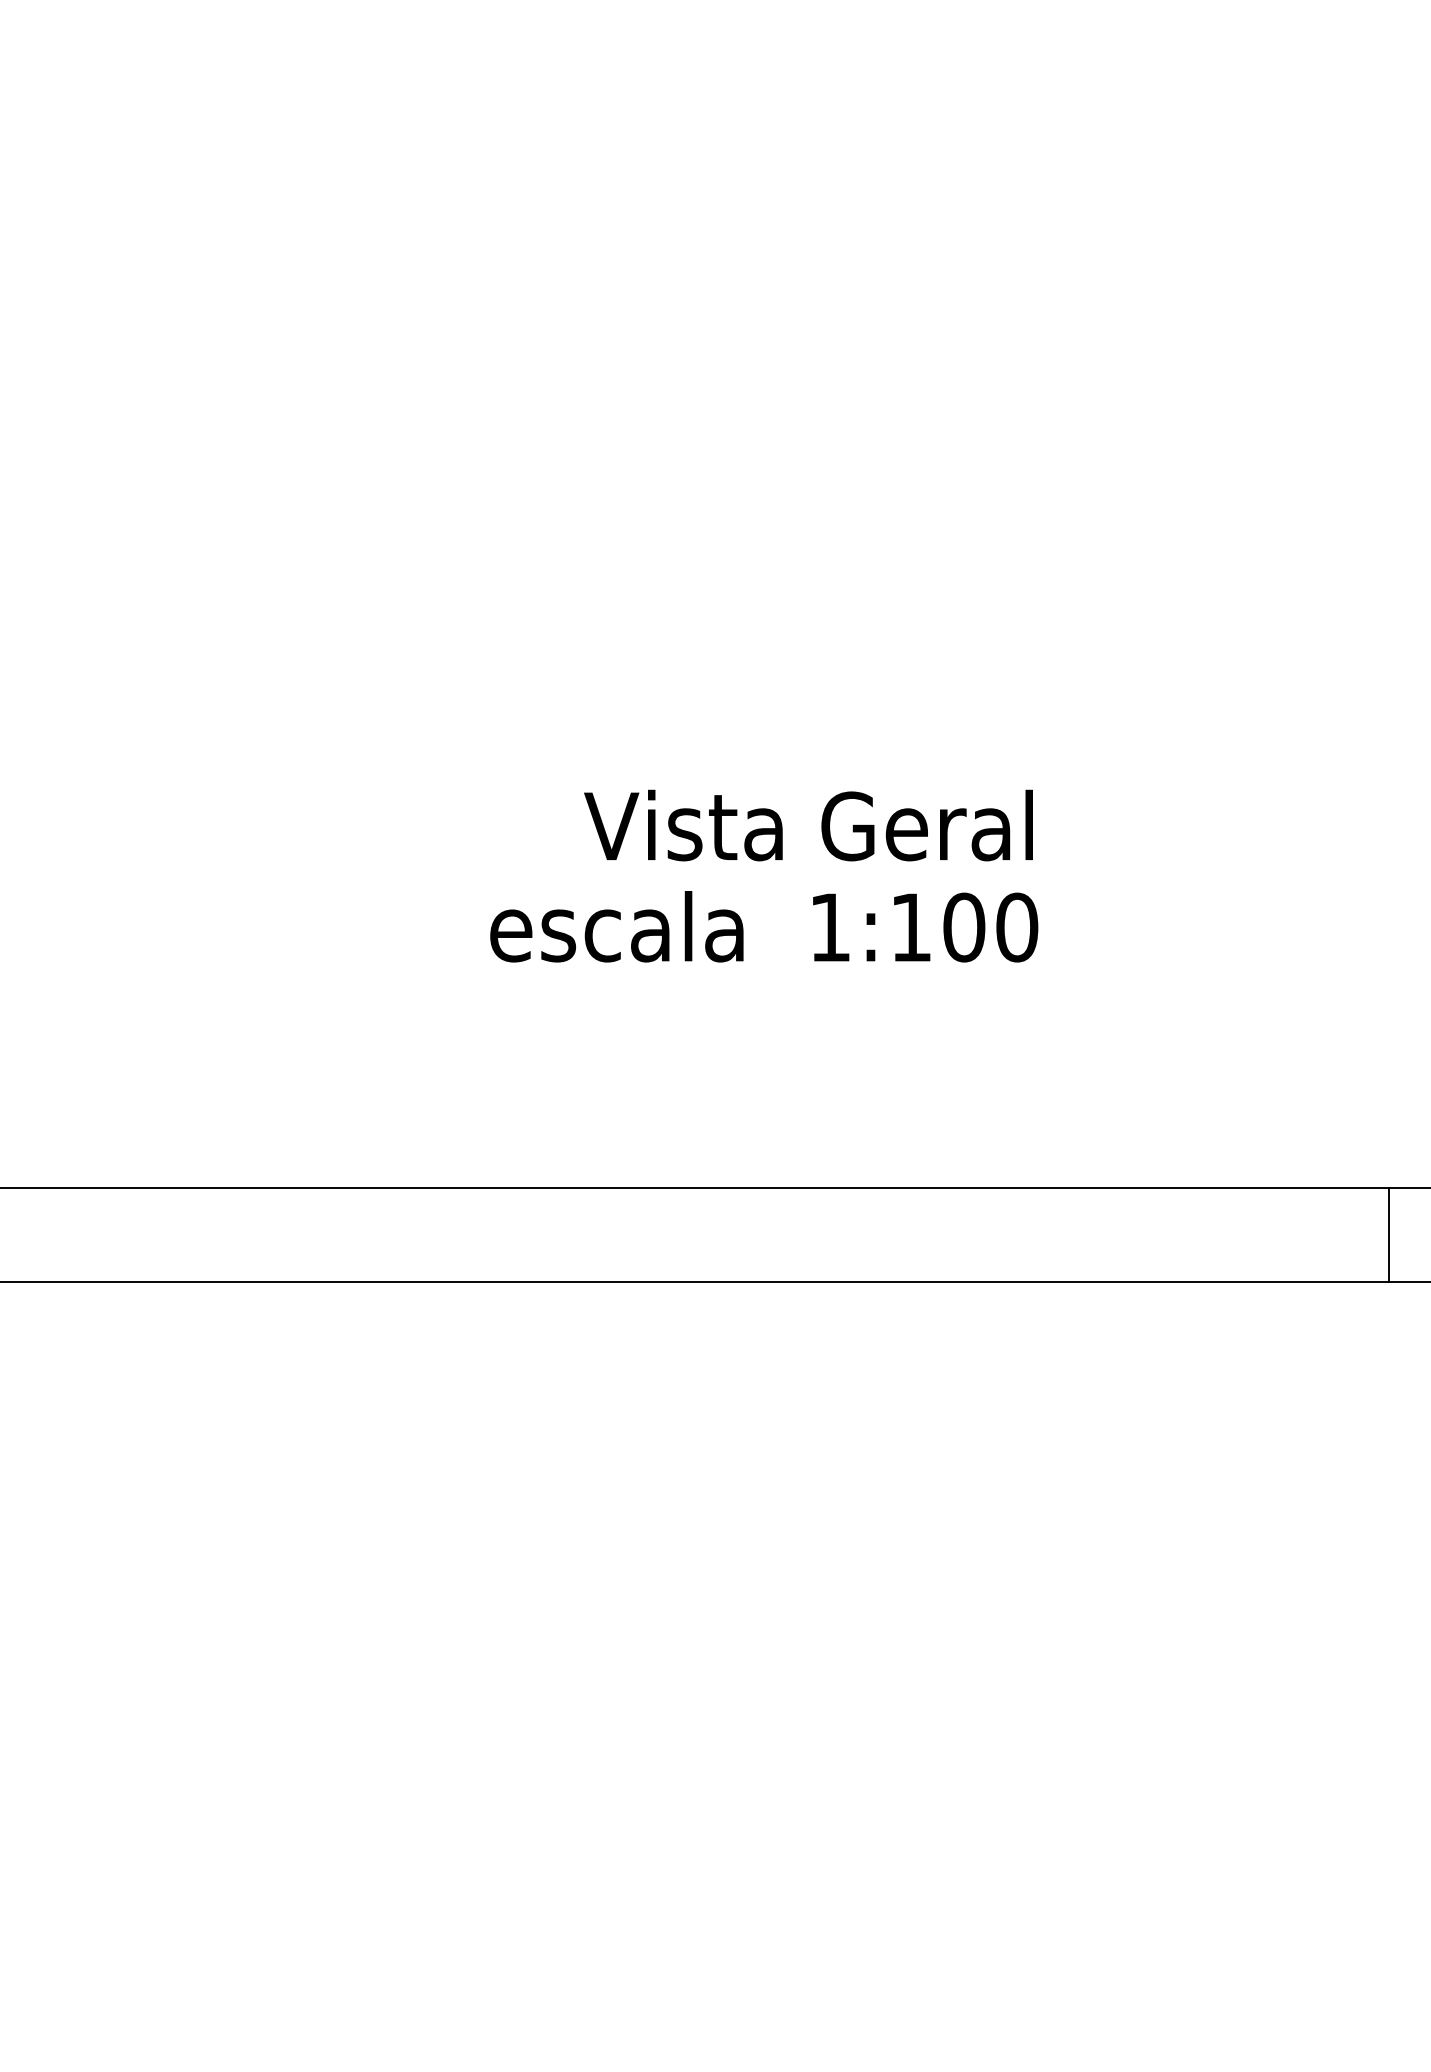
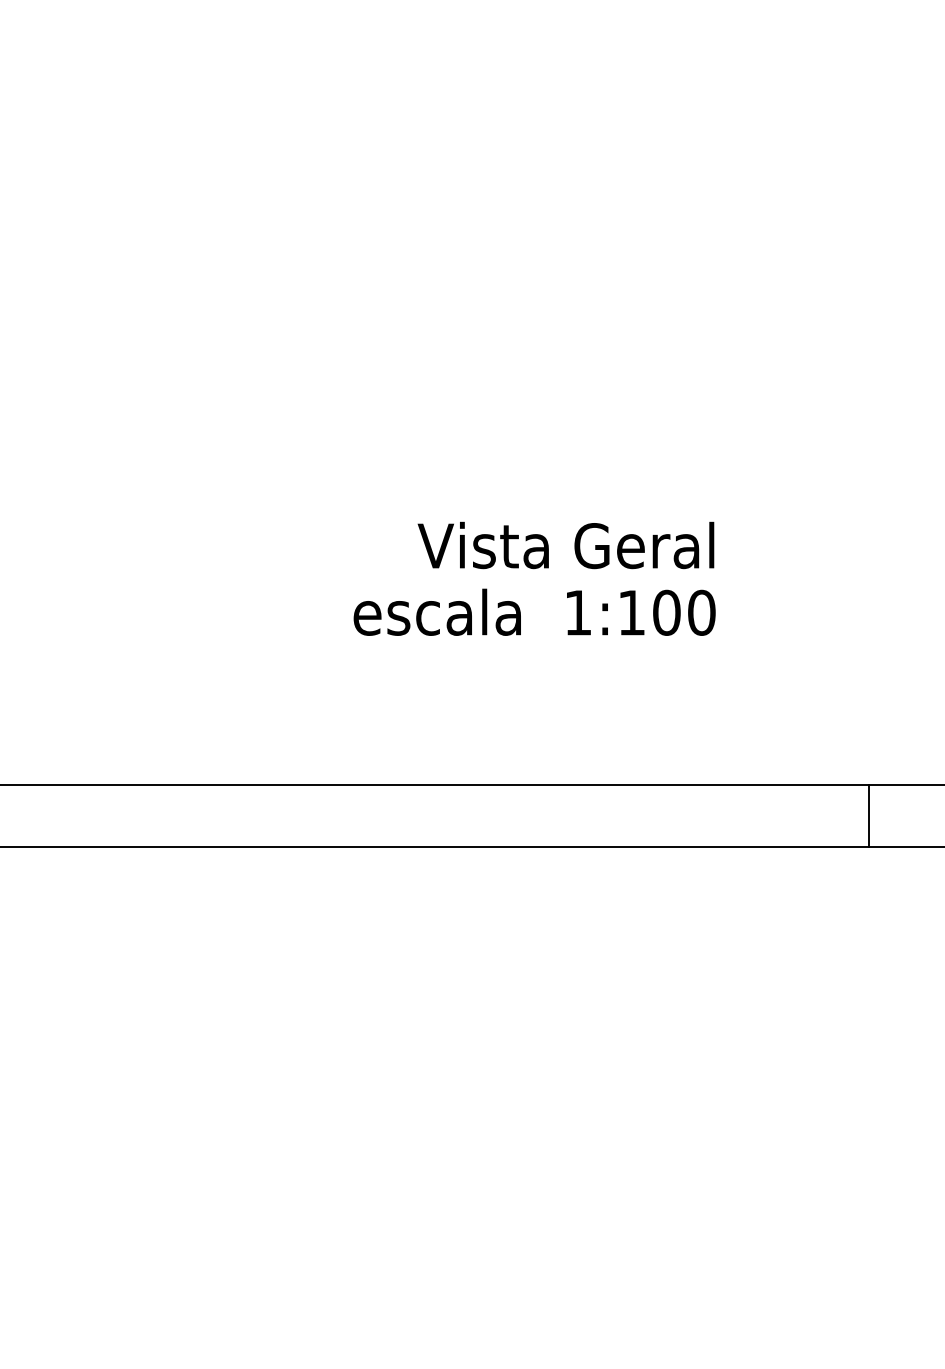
text: (807, 825) -> (565, 545), moved
text: (763, 925) -> (534, 611), moved
line: (1389, 1234) -> (869, 815), moved

